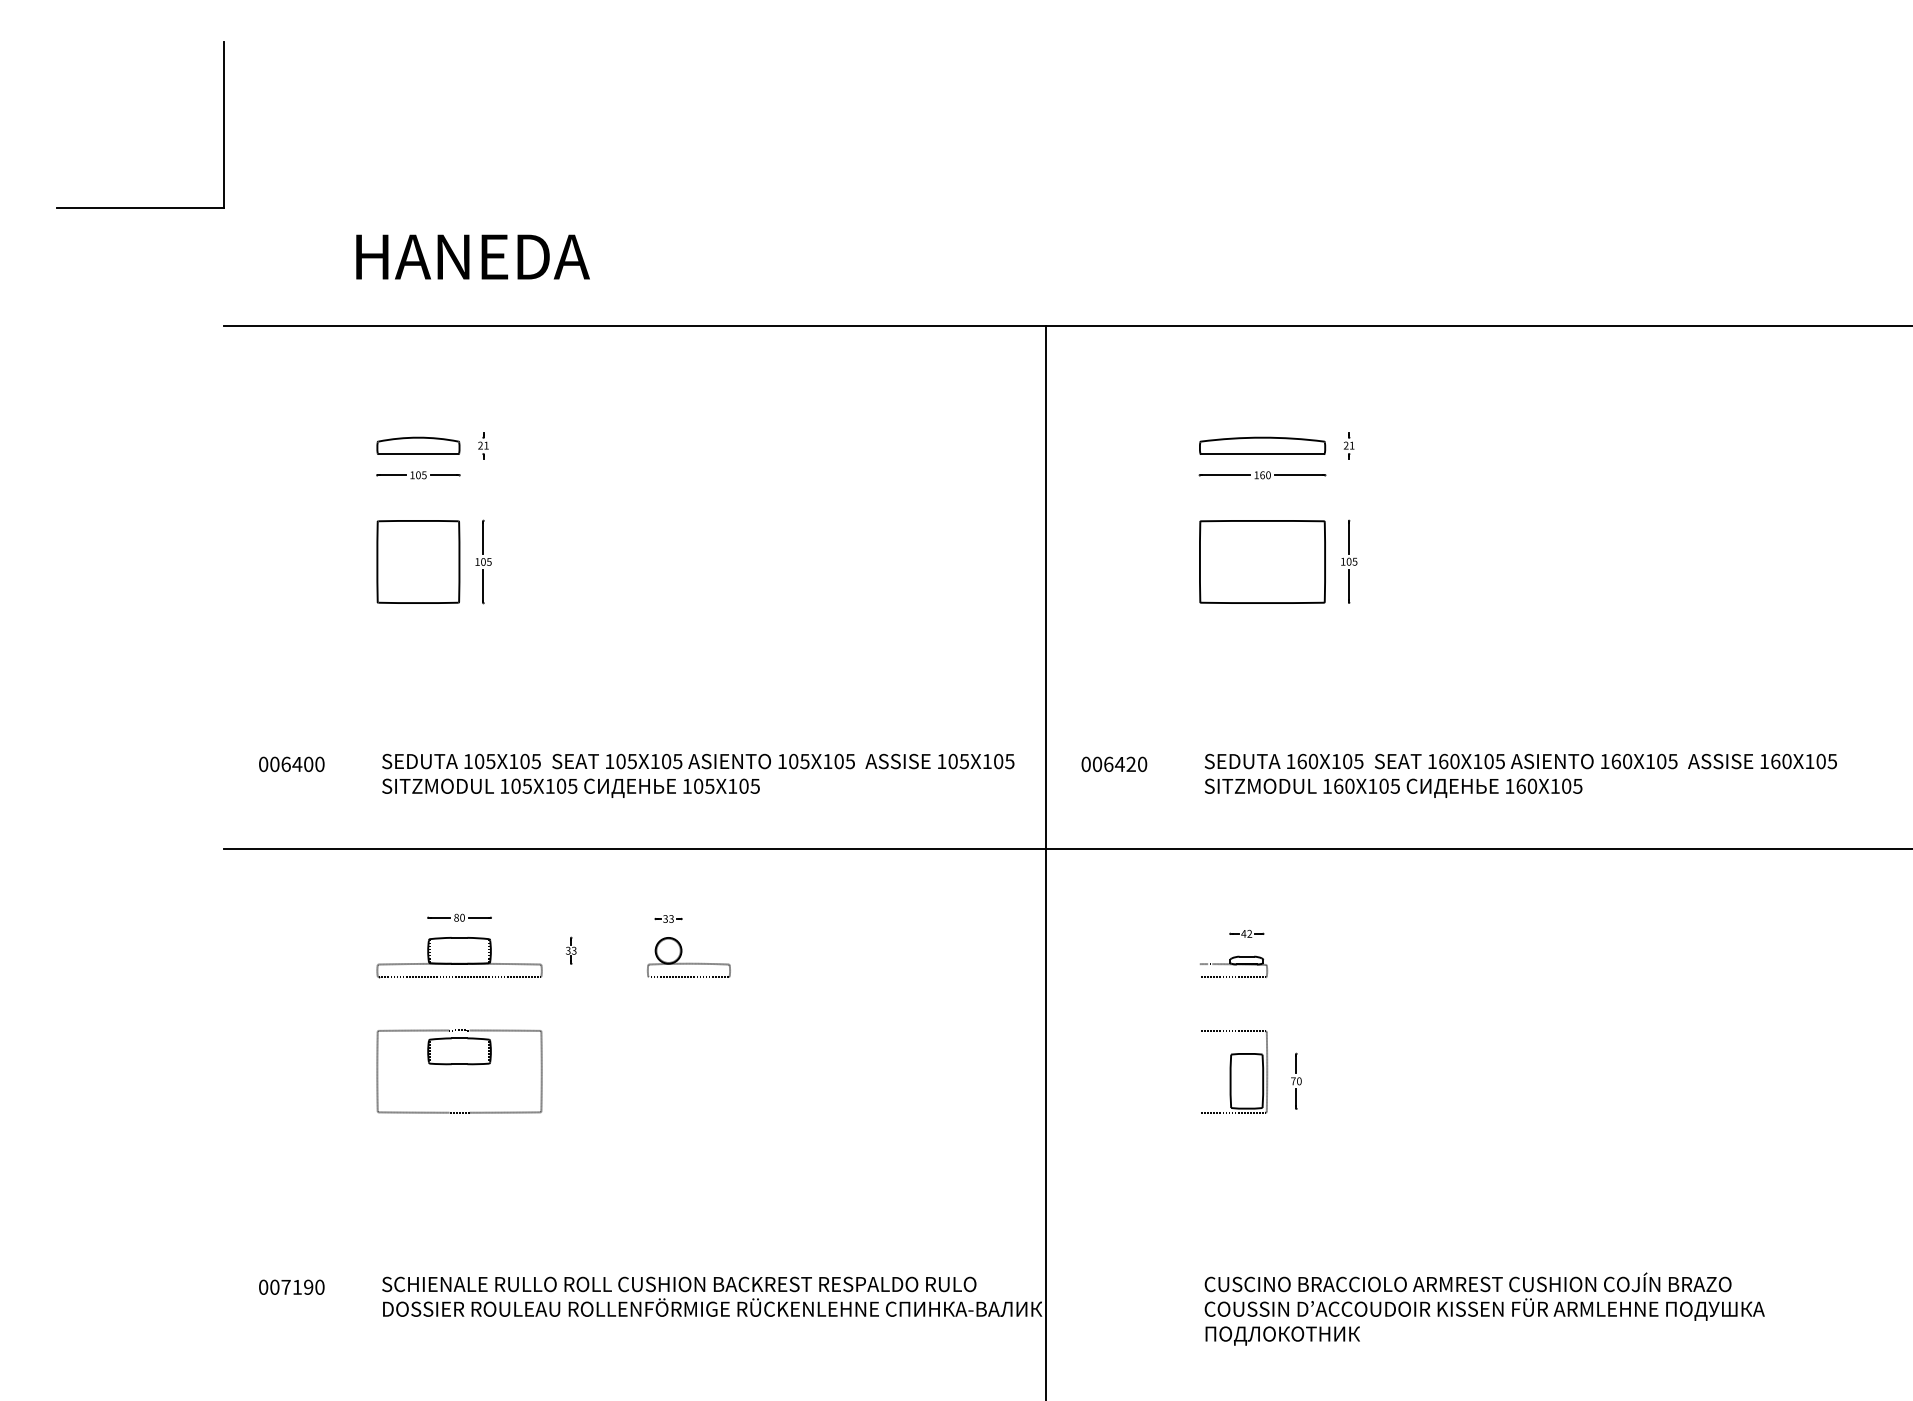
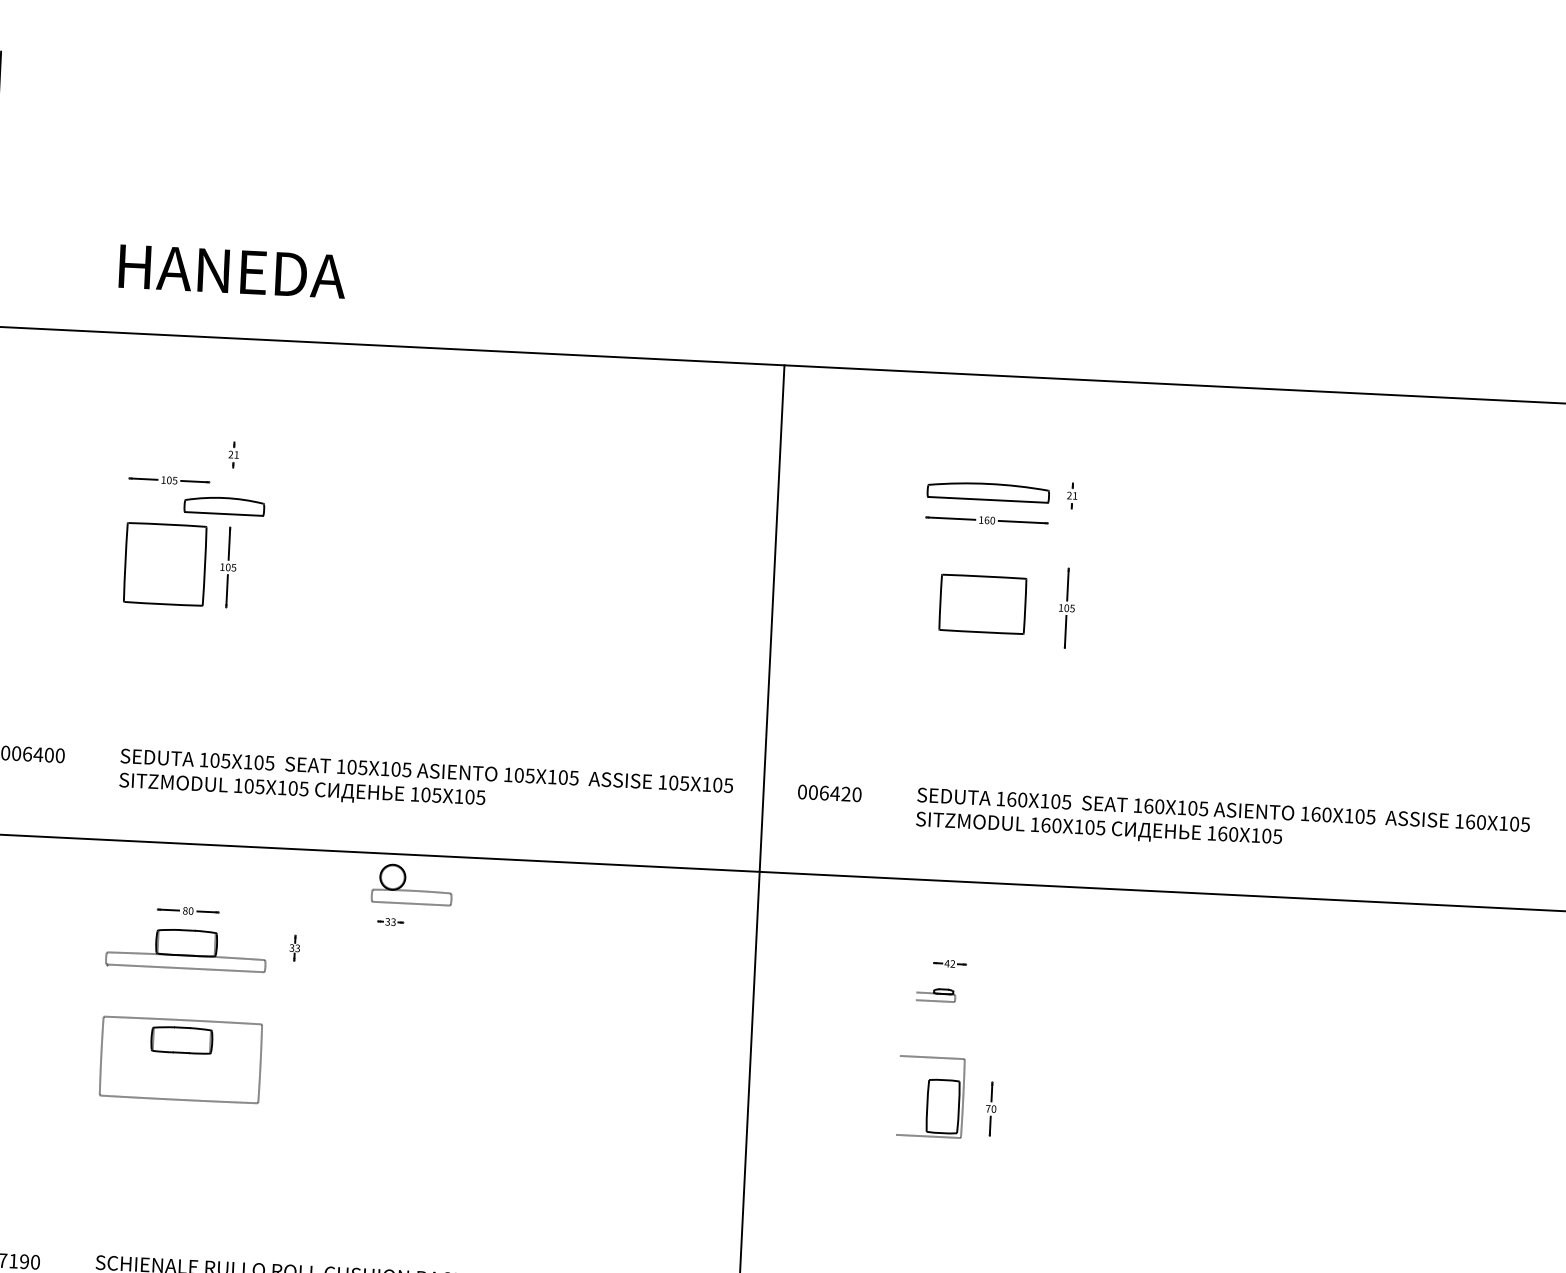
part: (418, 445) -> (224, 505), moved
part: (1262, 561) -> (982, 603), size x0.7
part: (688, 957) -> (411, 884), moved
part: (1233, 966) -> (935, 994), size x0.6

